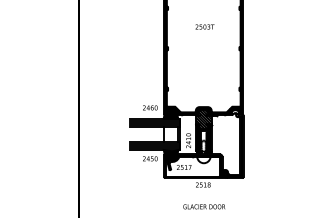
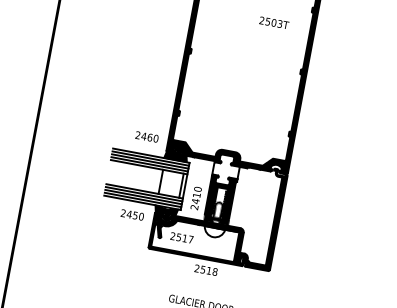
text: (204, 26) -> (273, 22), moved
hatch: (203, 119) -> (225, 170), removed

